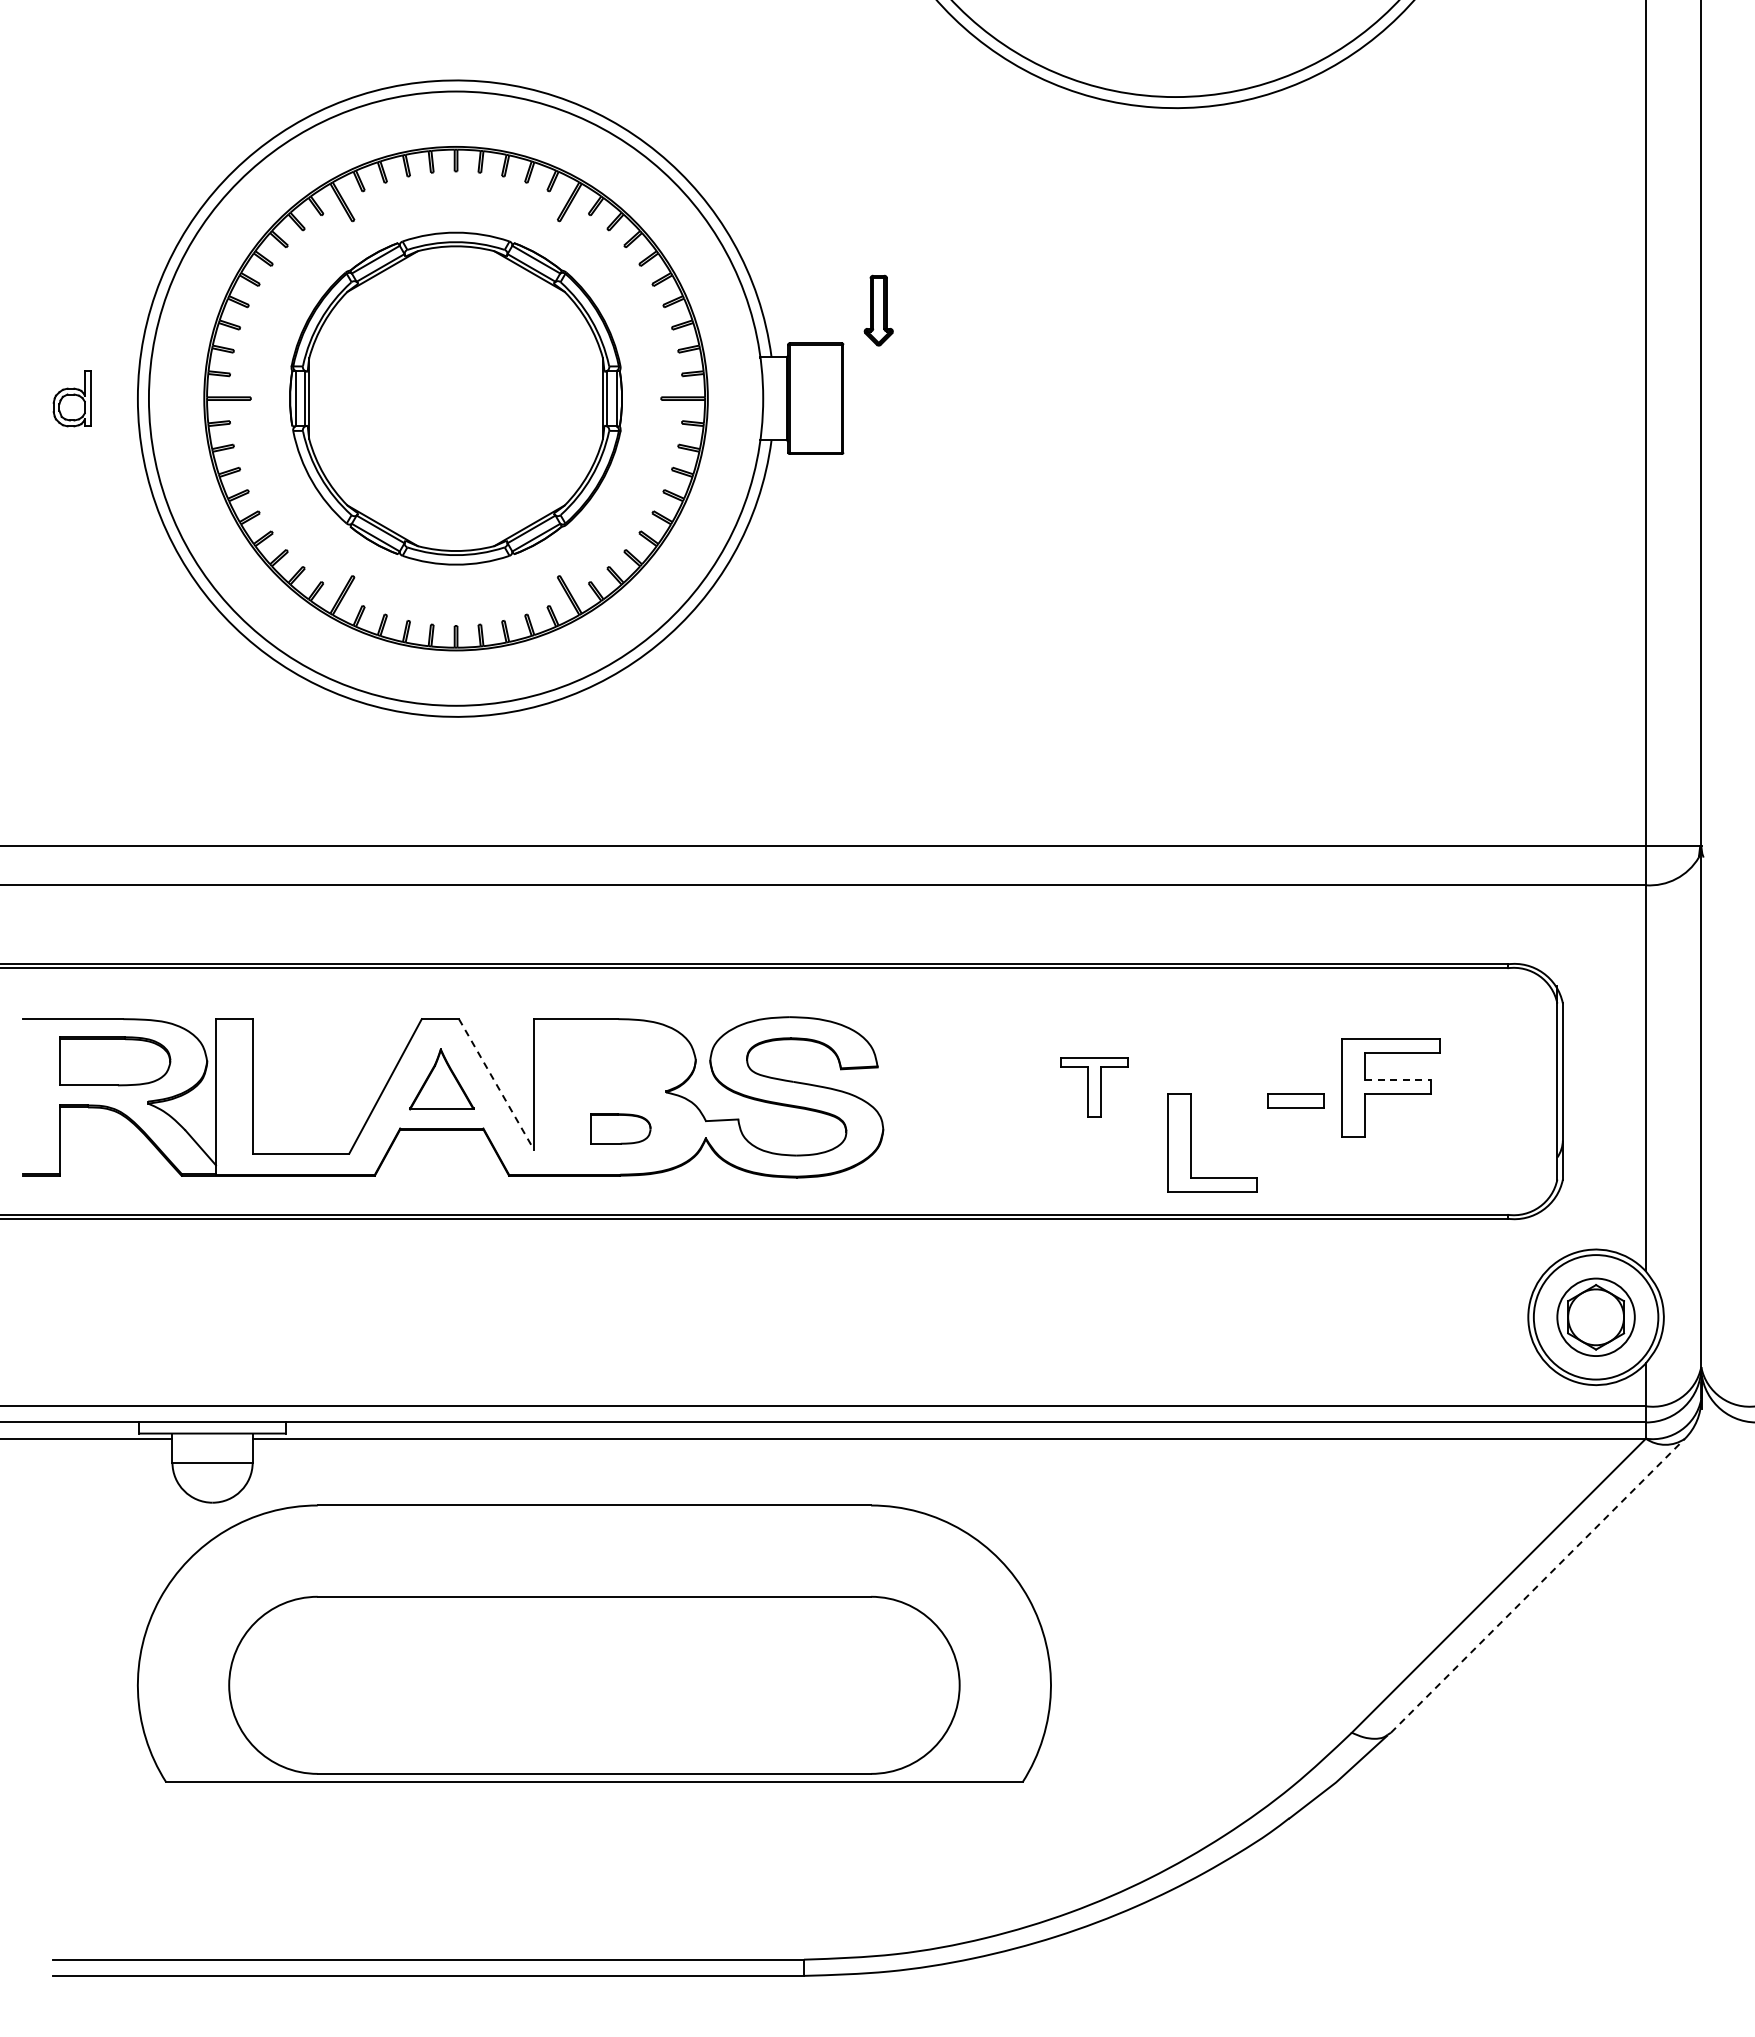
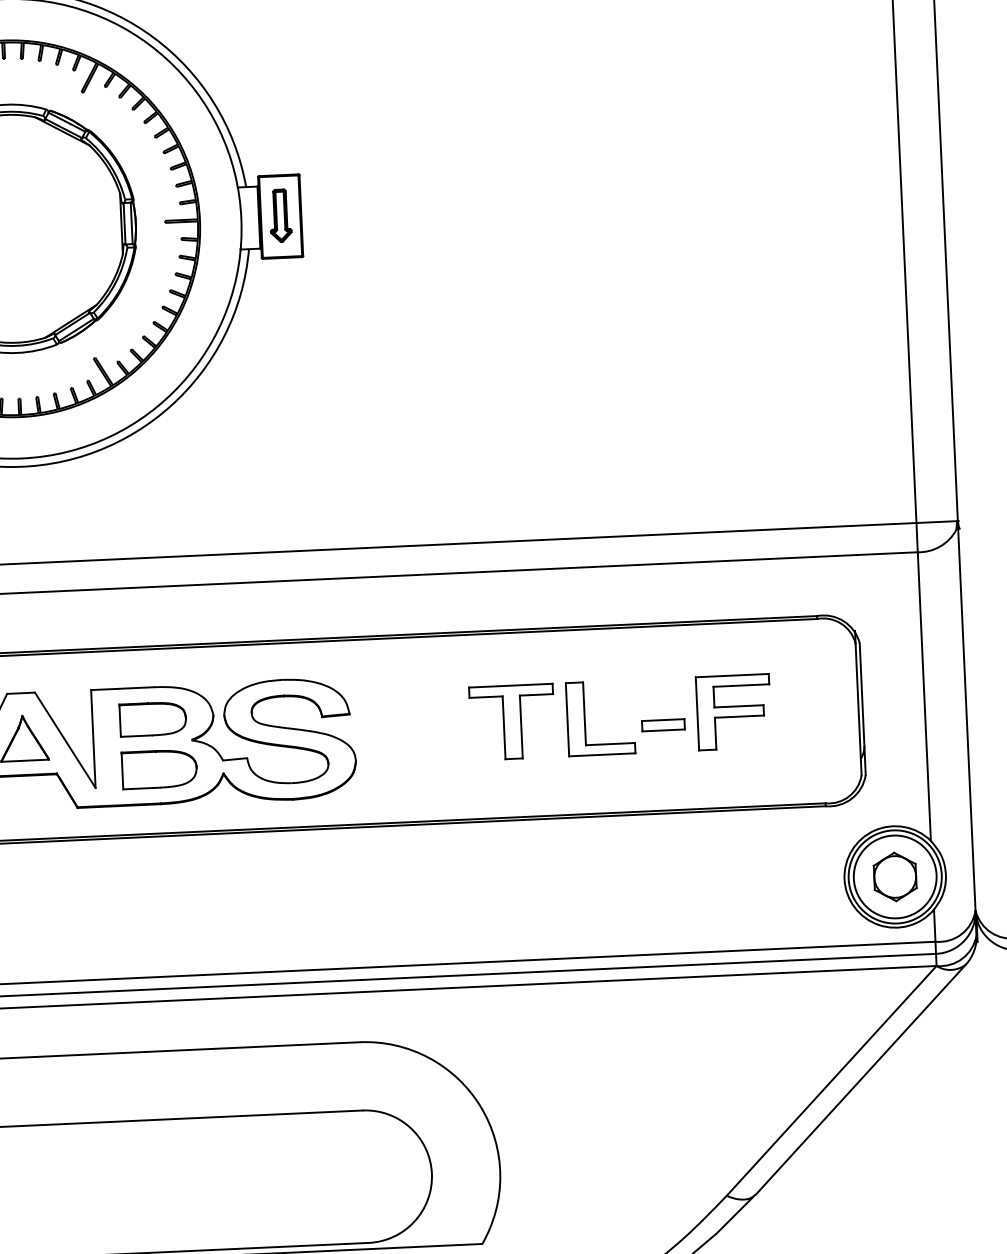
part: (878, 310) -> (280, 215), moved
part: (614, 1061) -> (152, 719), added
line: (1397, 1080) -> (738, 706), dashed -> solid
line: (496, 1084) -> (65, 740), dashed -> solid
part: (1094, 1087) -> (512, 722), size x1.67
part: (620, 1128) -> (159, 768), size x1.67
part: (1191, 1142) -> (584, 718), moved
circle: (1595, 1316) -> (894, 876), size x1.43
line: (1538, 1585) -> (861, 1079), dashed -> solid

